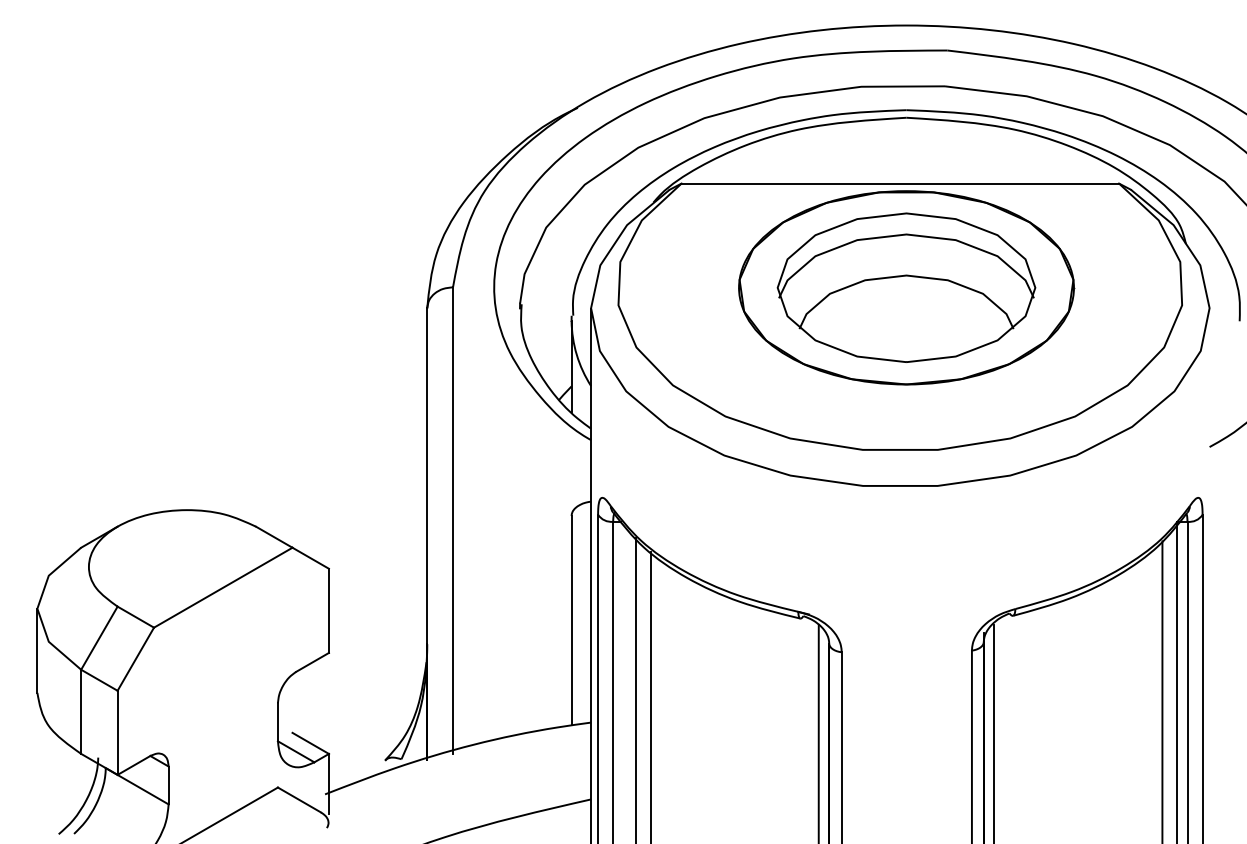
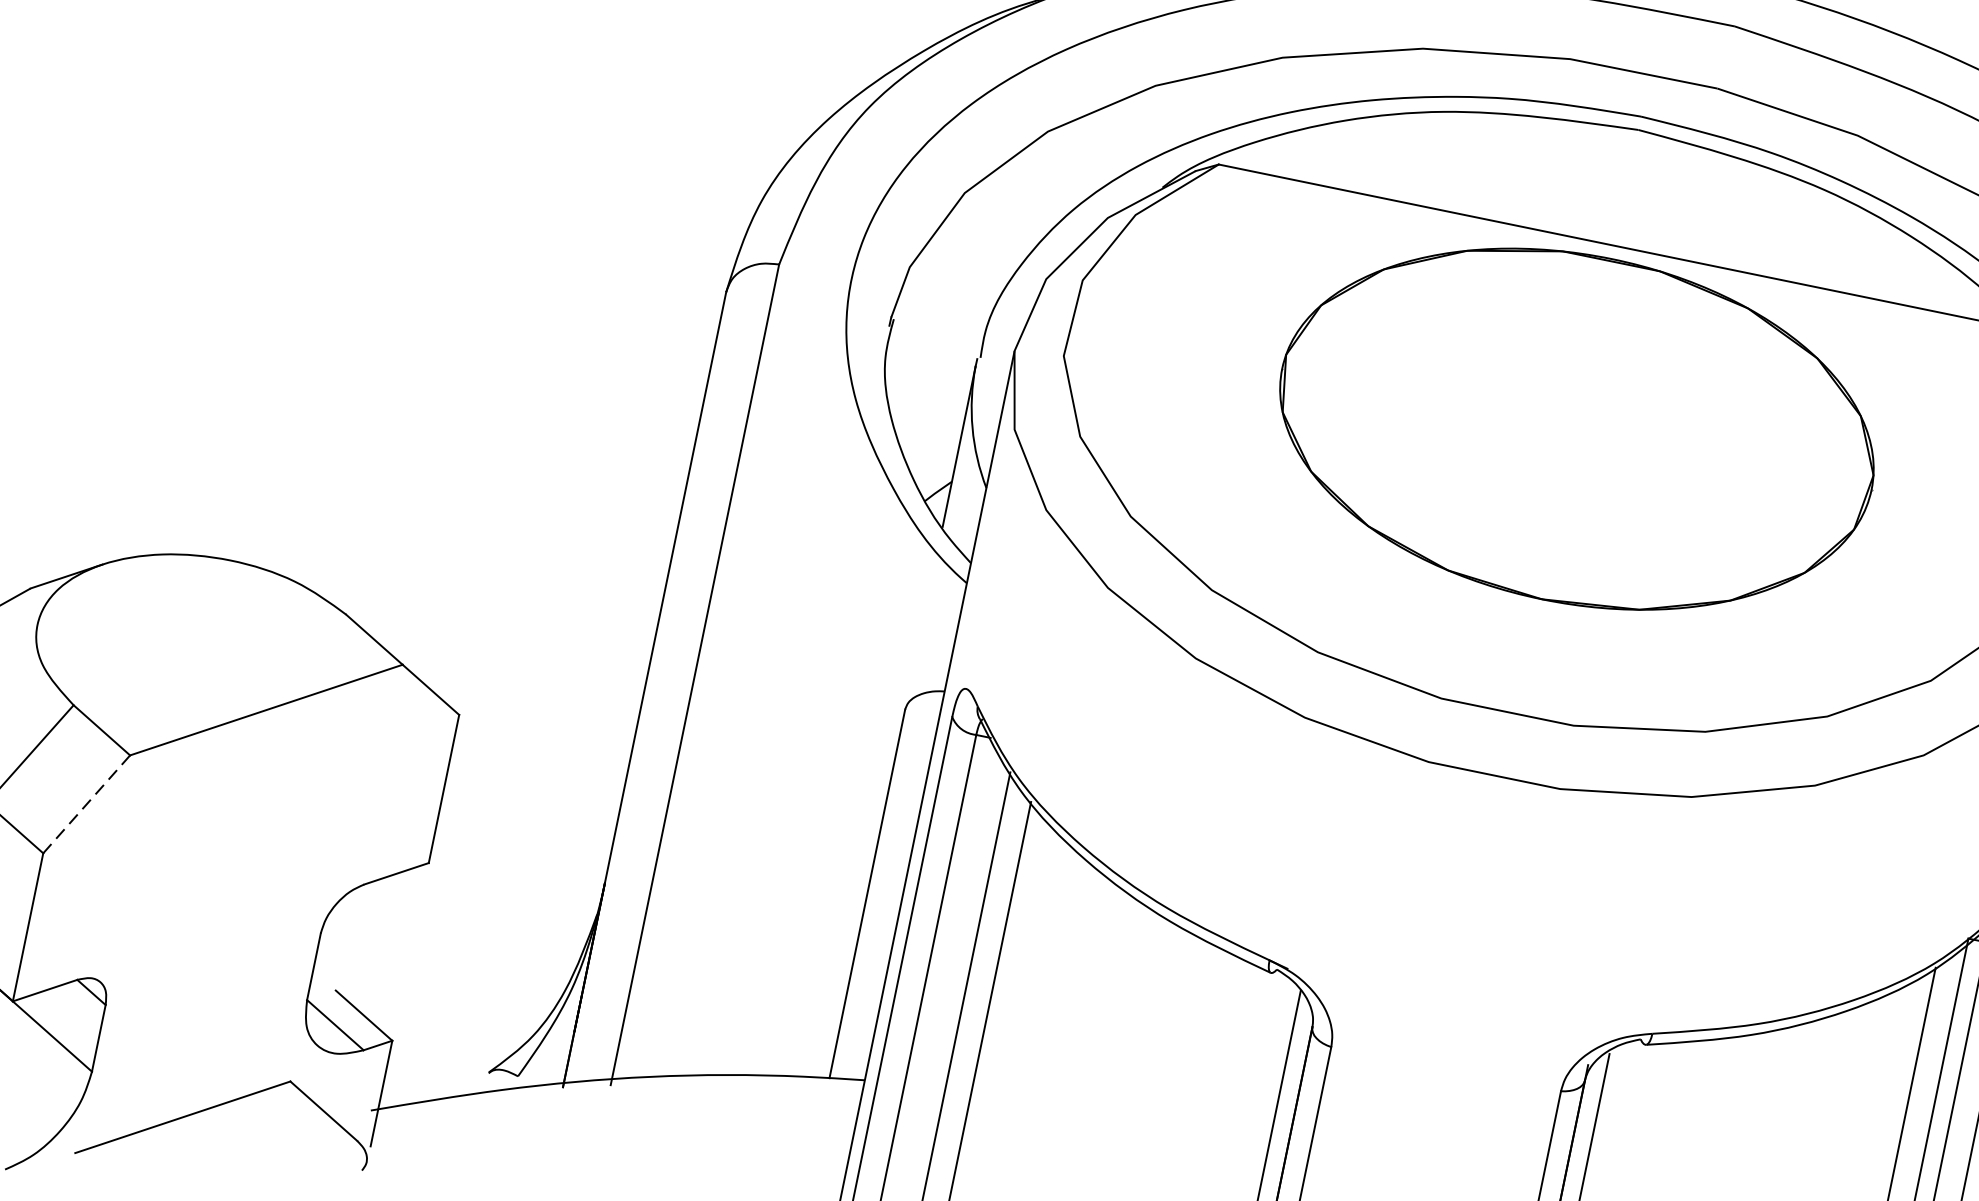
part: (906, 287) -> (1577, 428), removed
line: (135, 659) -> (86, 804), solid -> dashed

